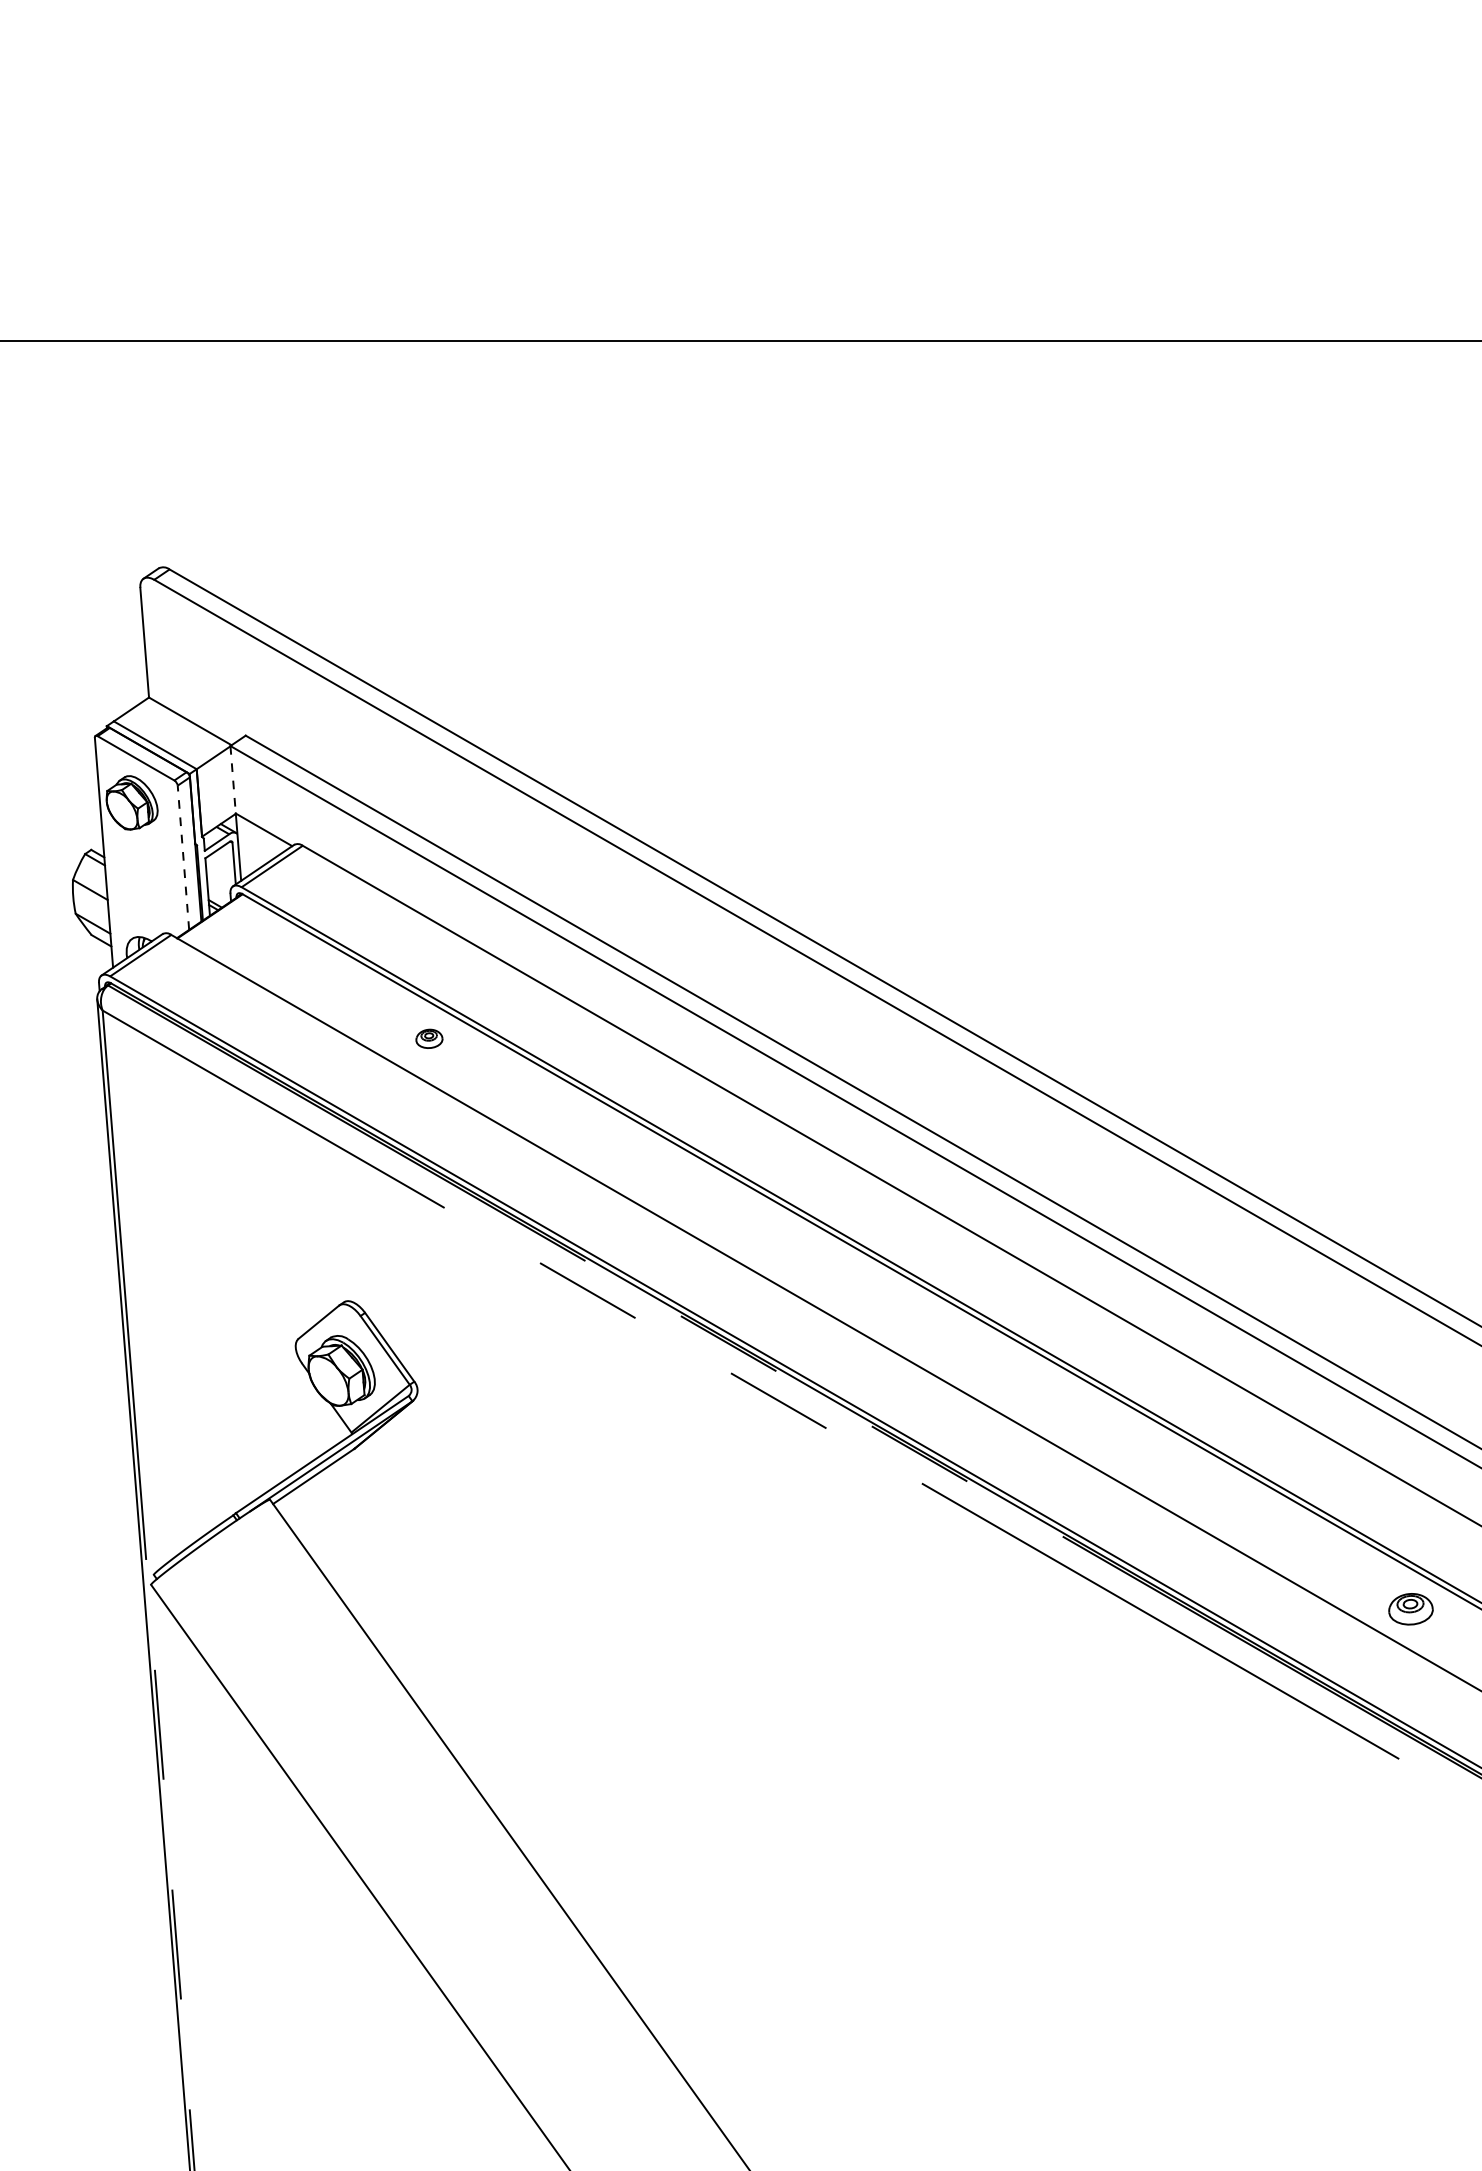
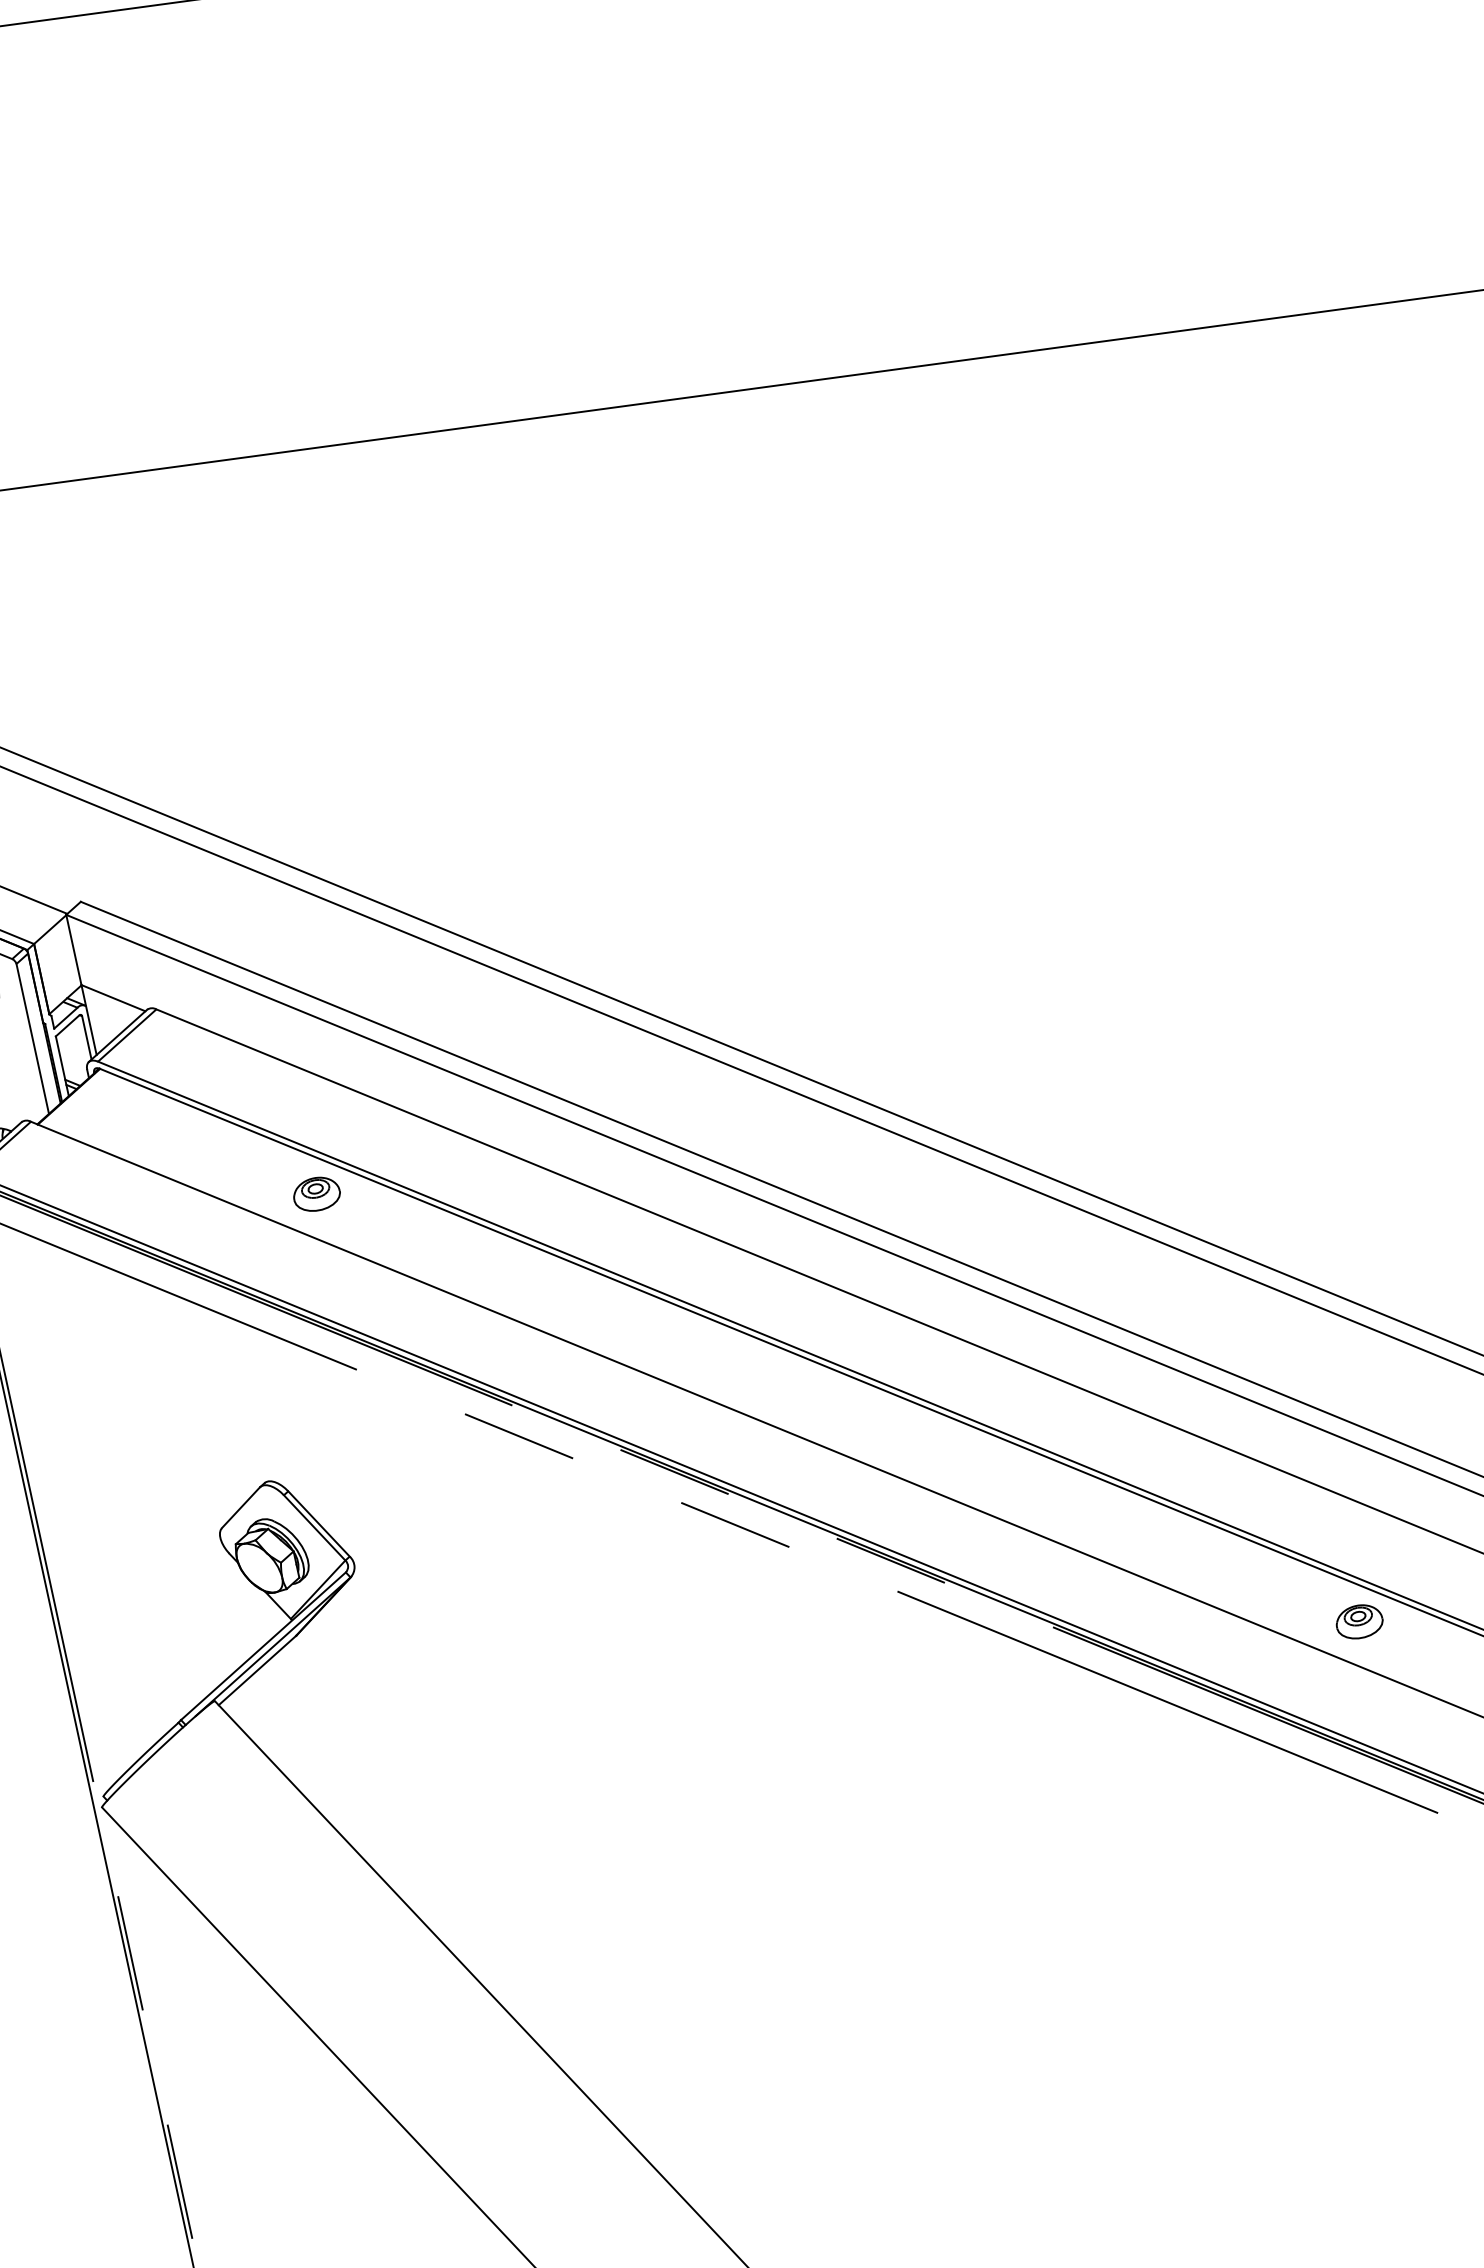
line: (233, 779) -> (74, 949), dashed -> solid
line: (183, 857) -> (32, 1038), dashed -> solid
part: (429, 1038) -> (316, 1193), size x1.67
part: (1410, 1609) -> (1359, 1622), moved

